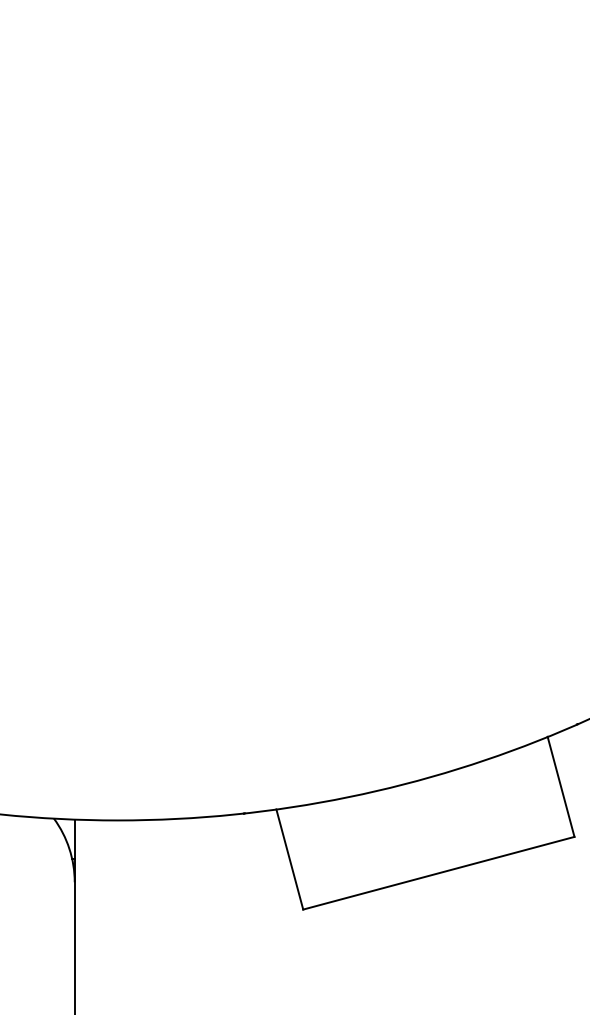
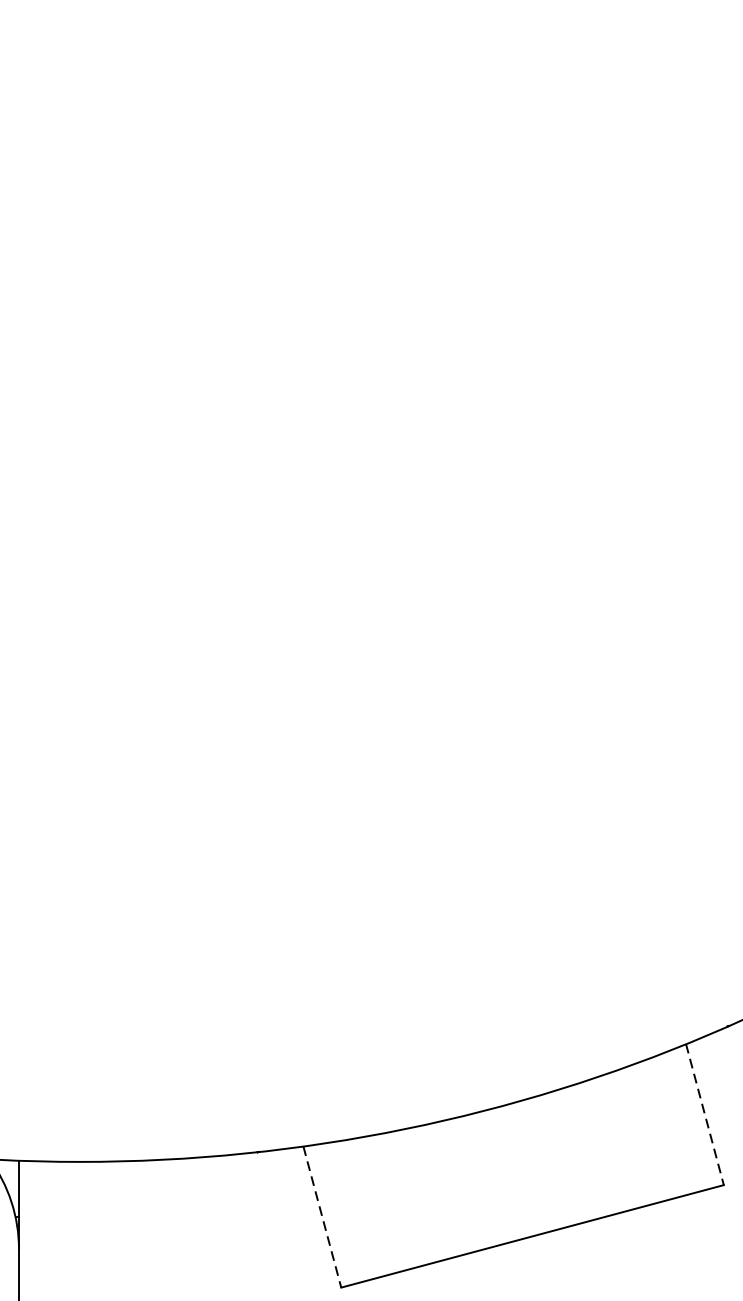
line: (561, 786) -> (705, 1114), solid -> dashed
line: (289, 859) -> (321, 1216), solid -> dashed

